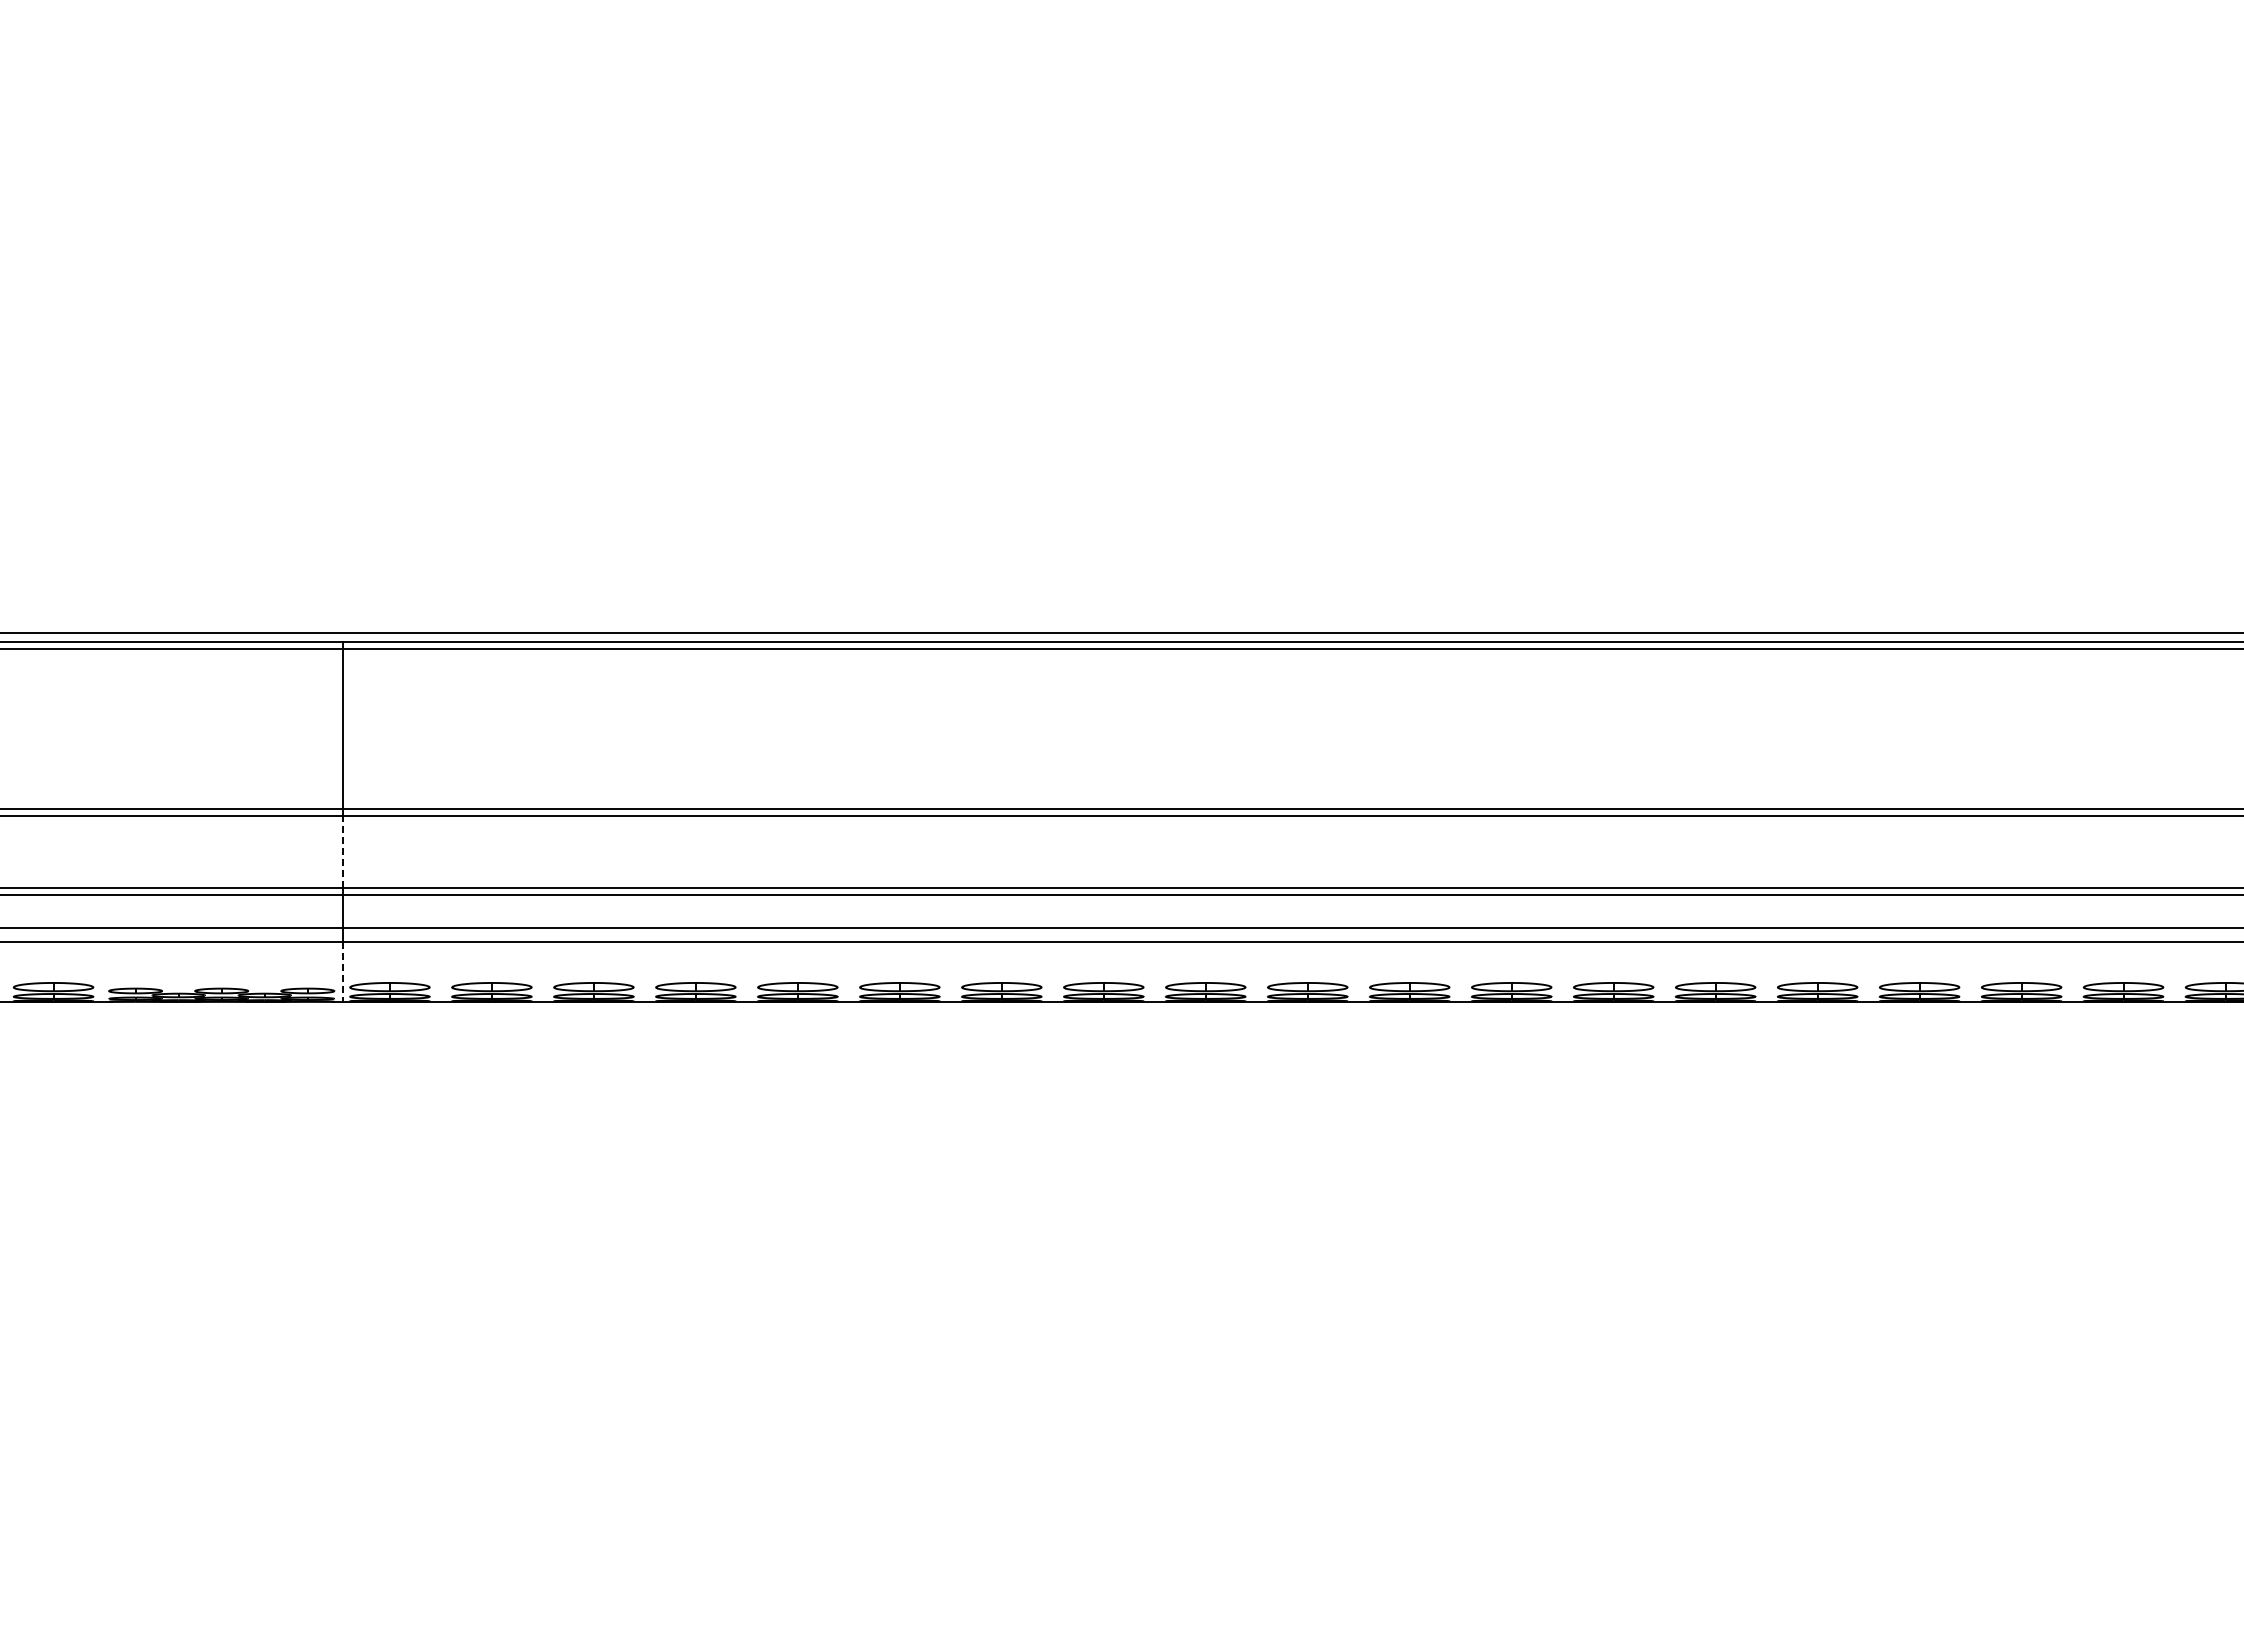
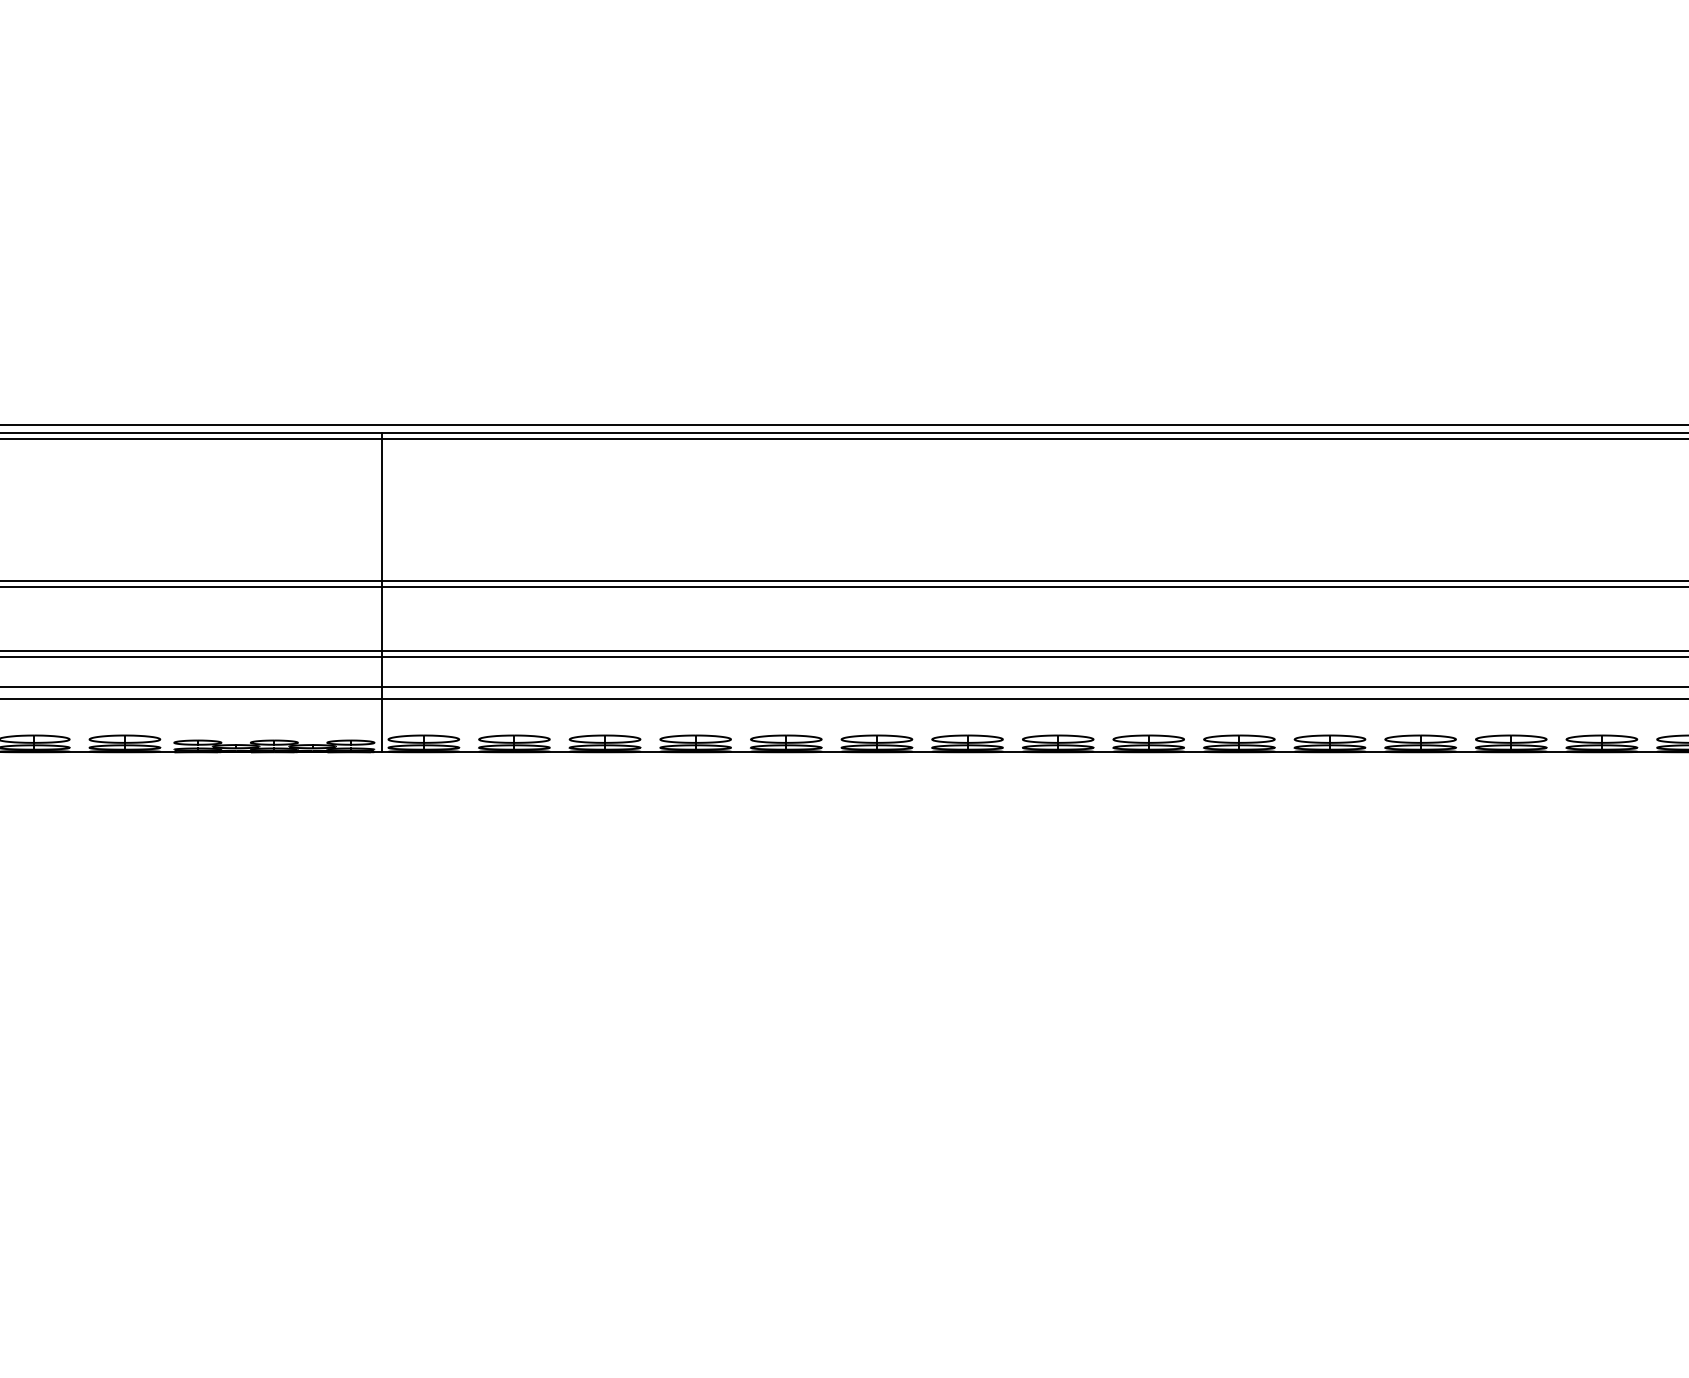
line: (342, 851) -> (381, 618), dashed -> solid
line: (342, 972) -> (381, 726), dashed -> solid

